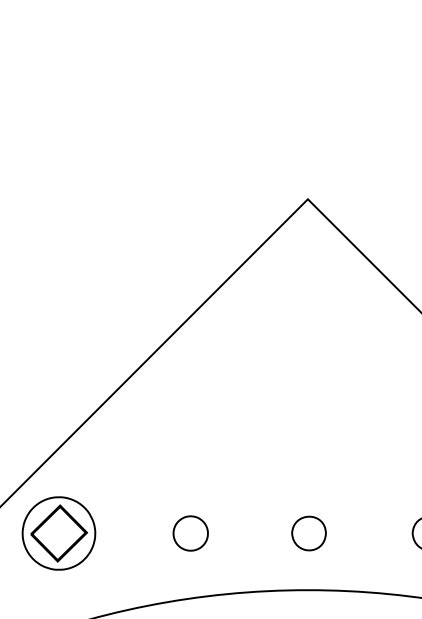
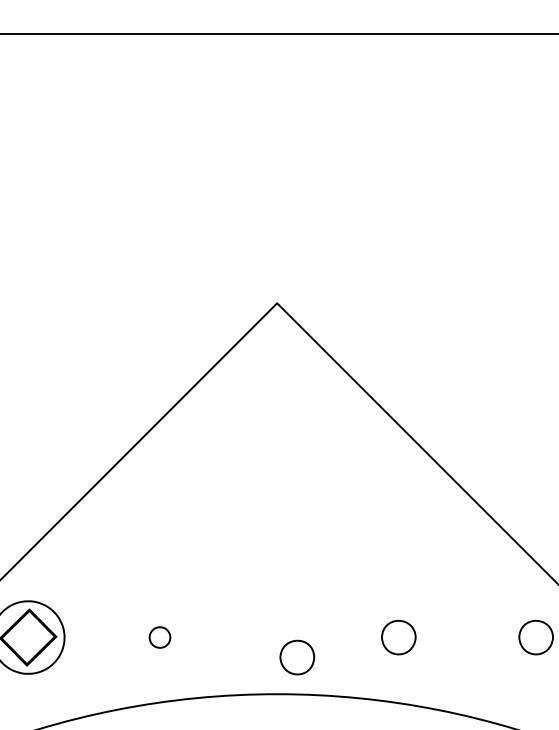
part: (190, 533) -> (159, 637), size x0.6
part: (309, 533) -> (297, 657), moved

